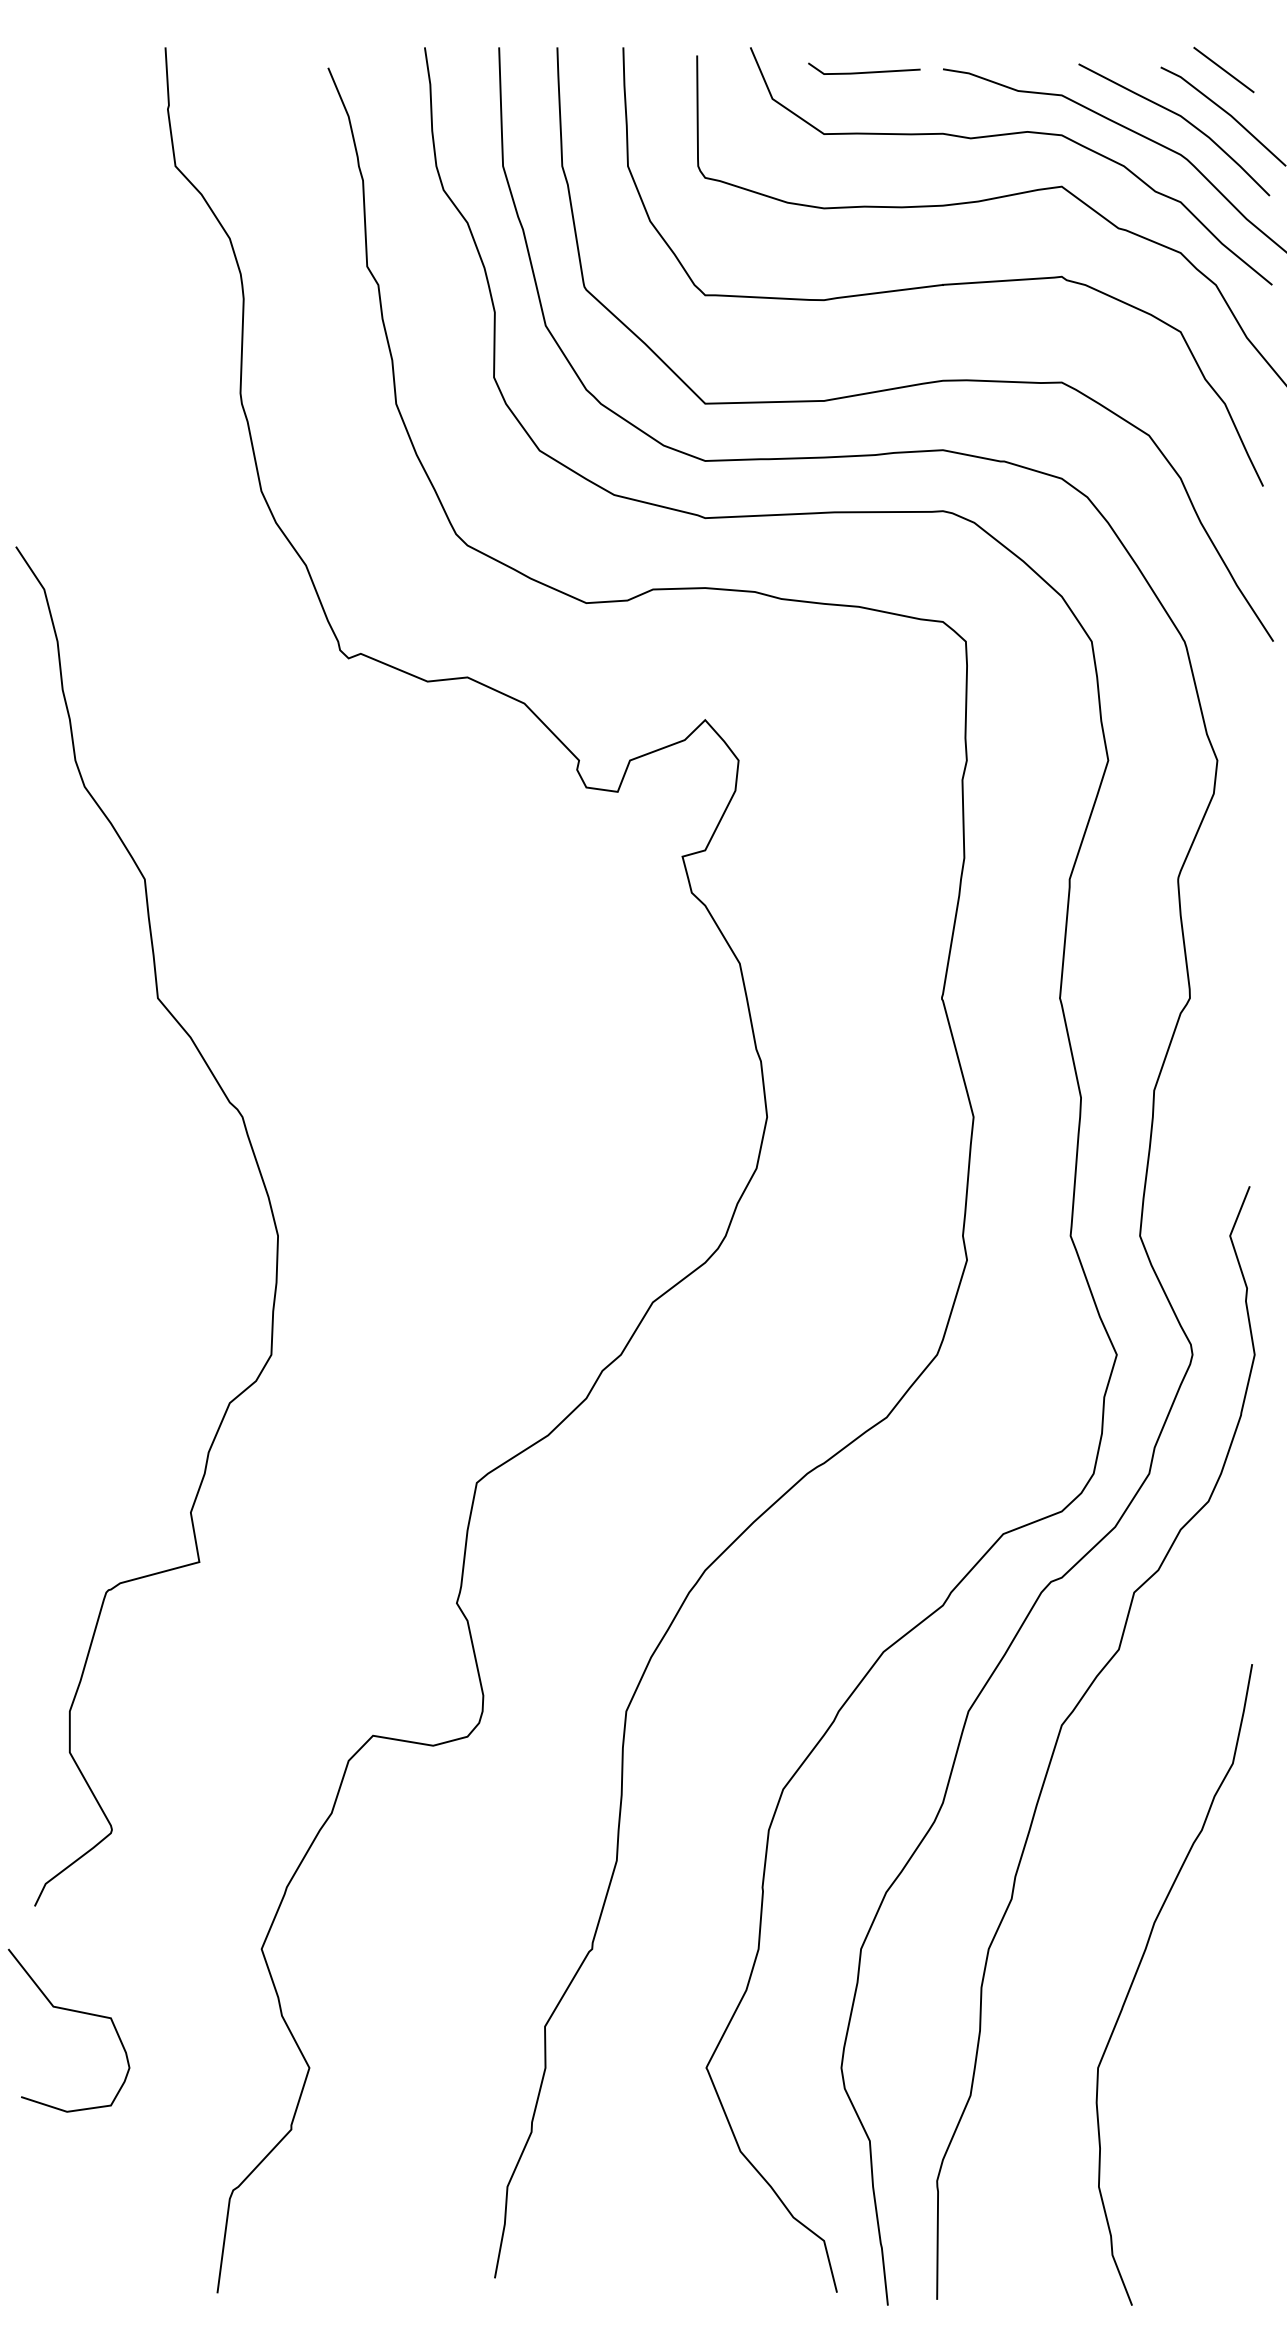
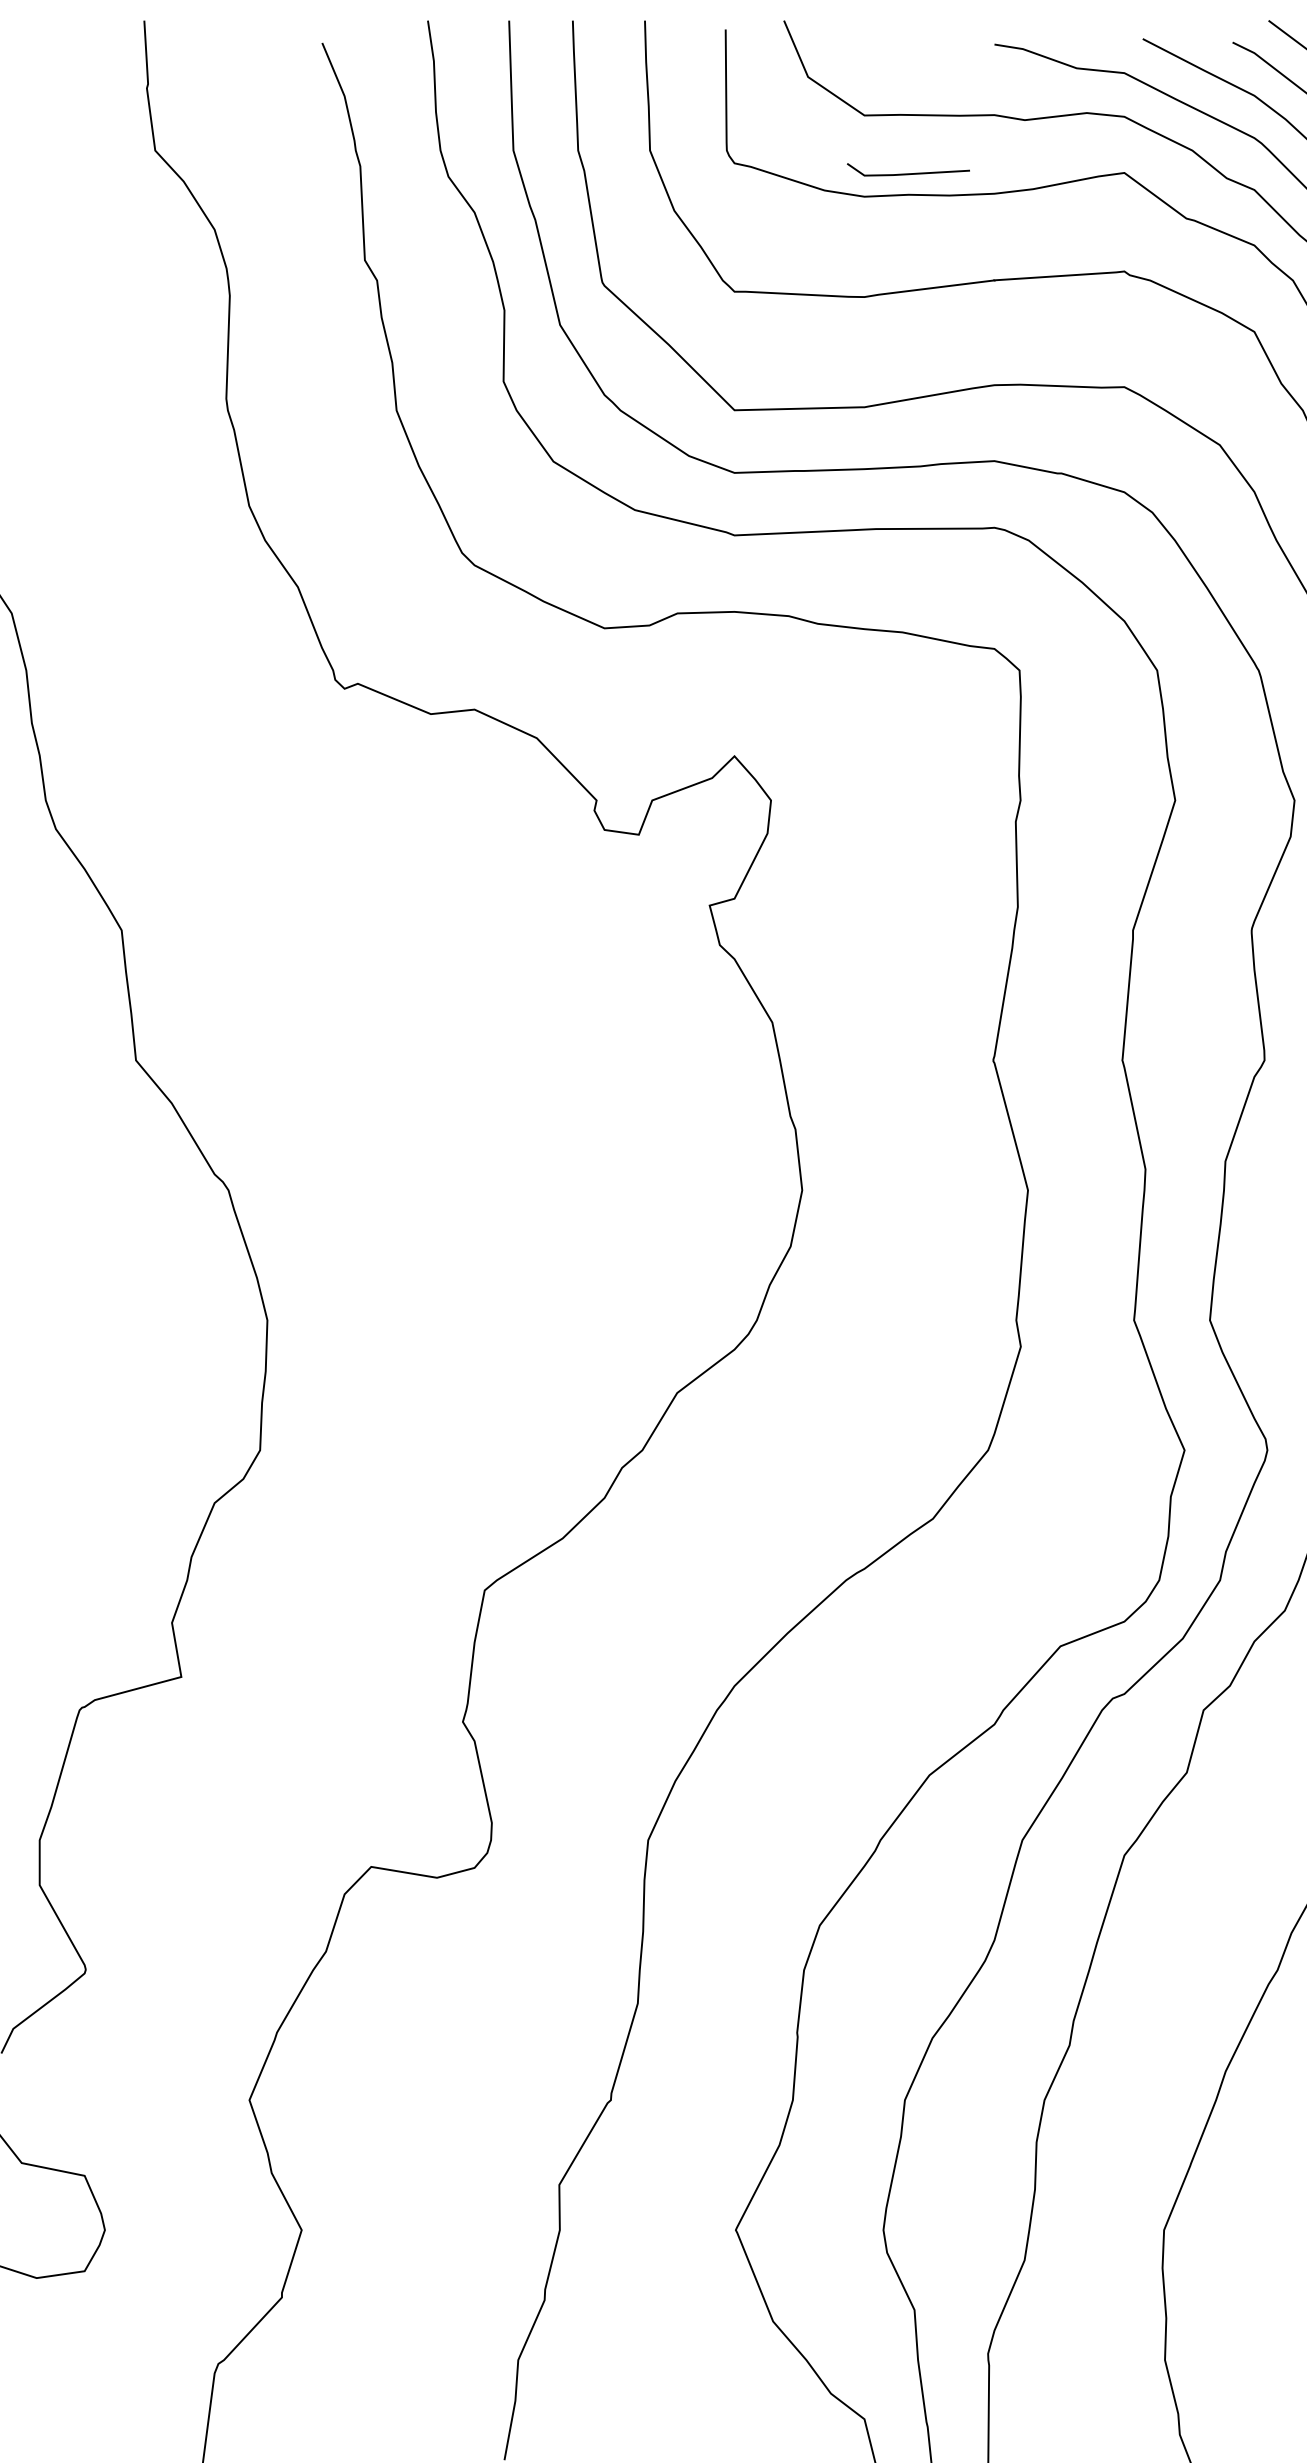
line: (864, 71) -> (908, 172), moved

